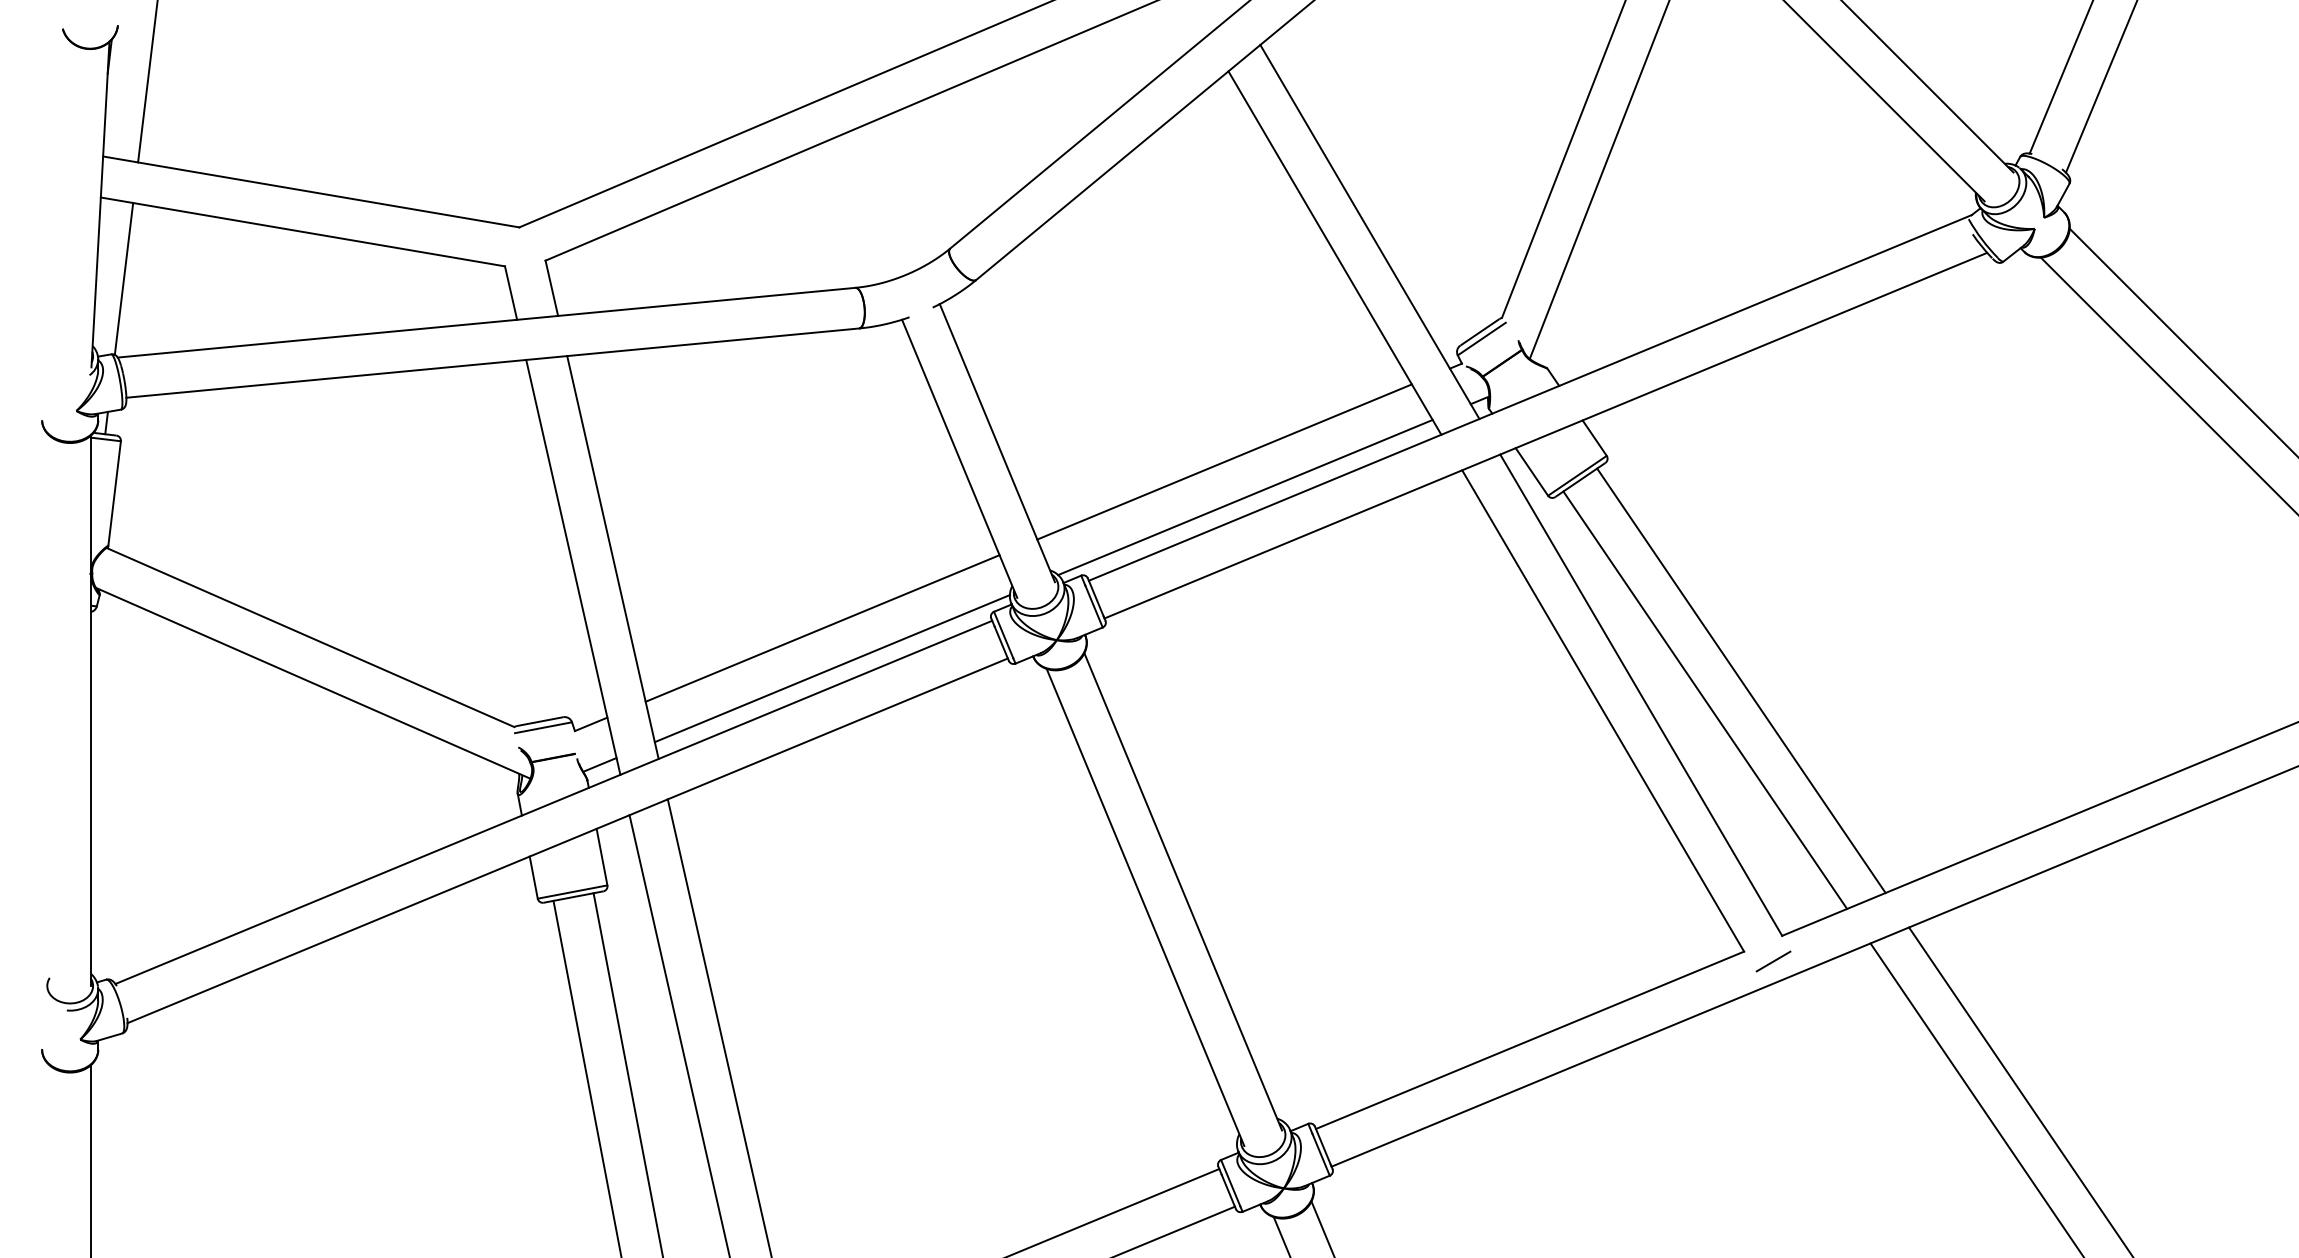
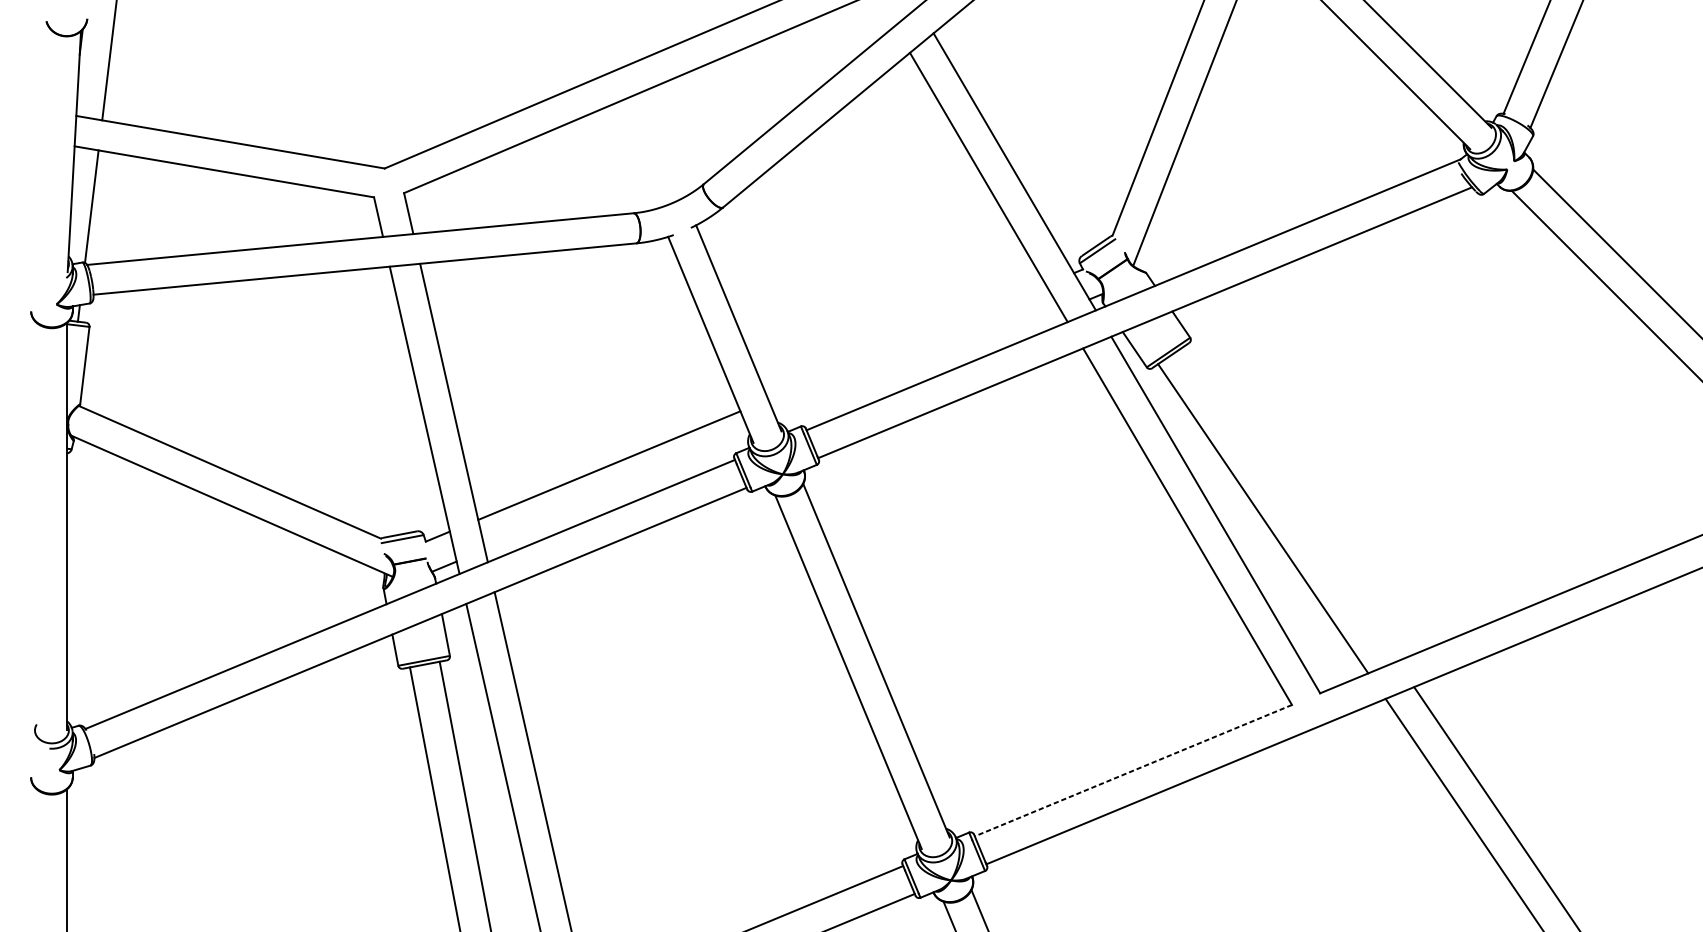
line: (1224, 461) -> (907, 341), removed
line: (1245, 497) -> (922, 368), removed
line: (832, 668) -> (616, 495), removed
line: (1741, 680) -> (1290, 504), removed
line: (1773, 961) -> (1313, 712), removed
line: (1530, 1040) -> (1133, 770), solid -> dashed

